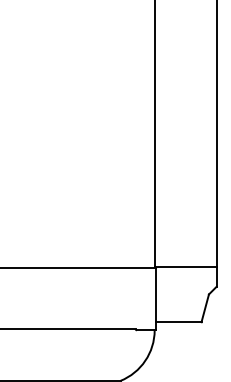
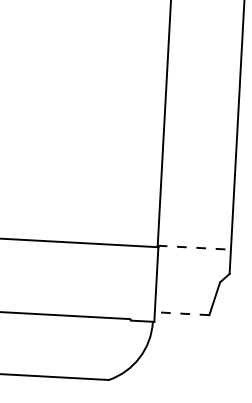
line: (185, 266) -> (193, 247), solid -> dashed
line: (178, 322) -> (181, 313), solid -> dashed

